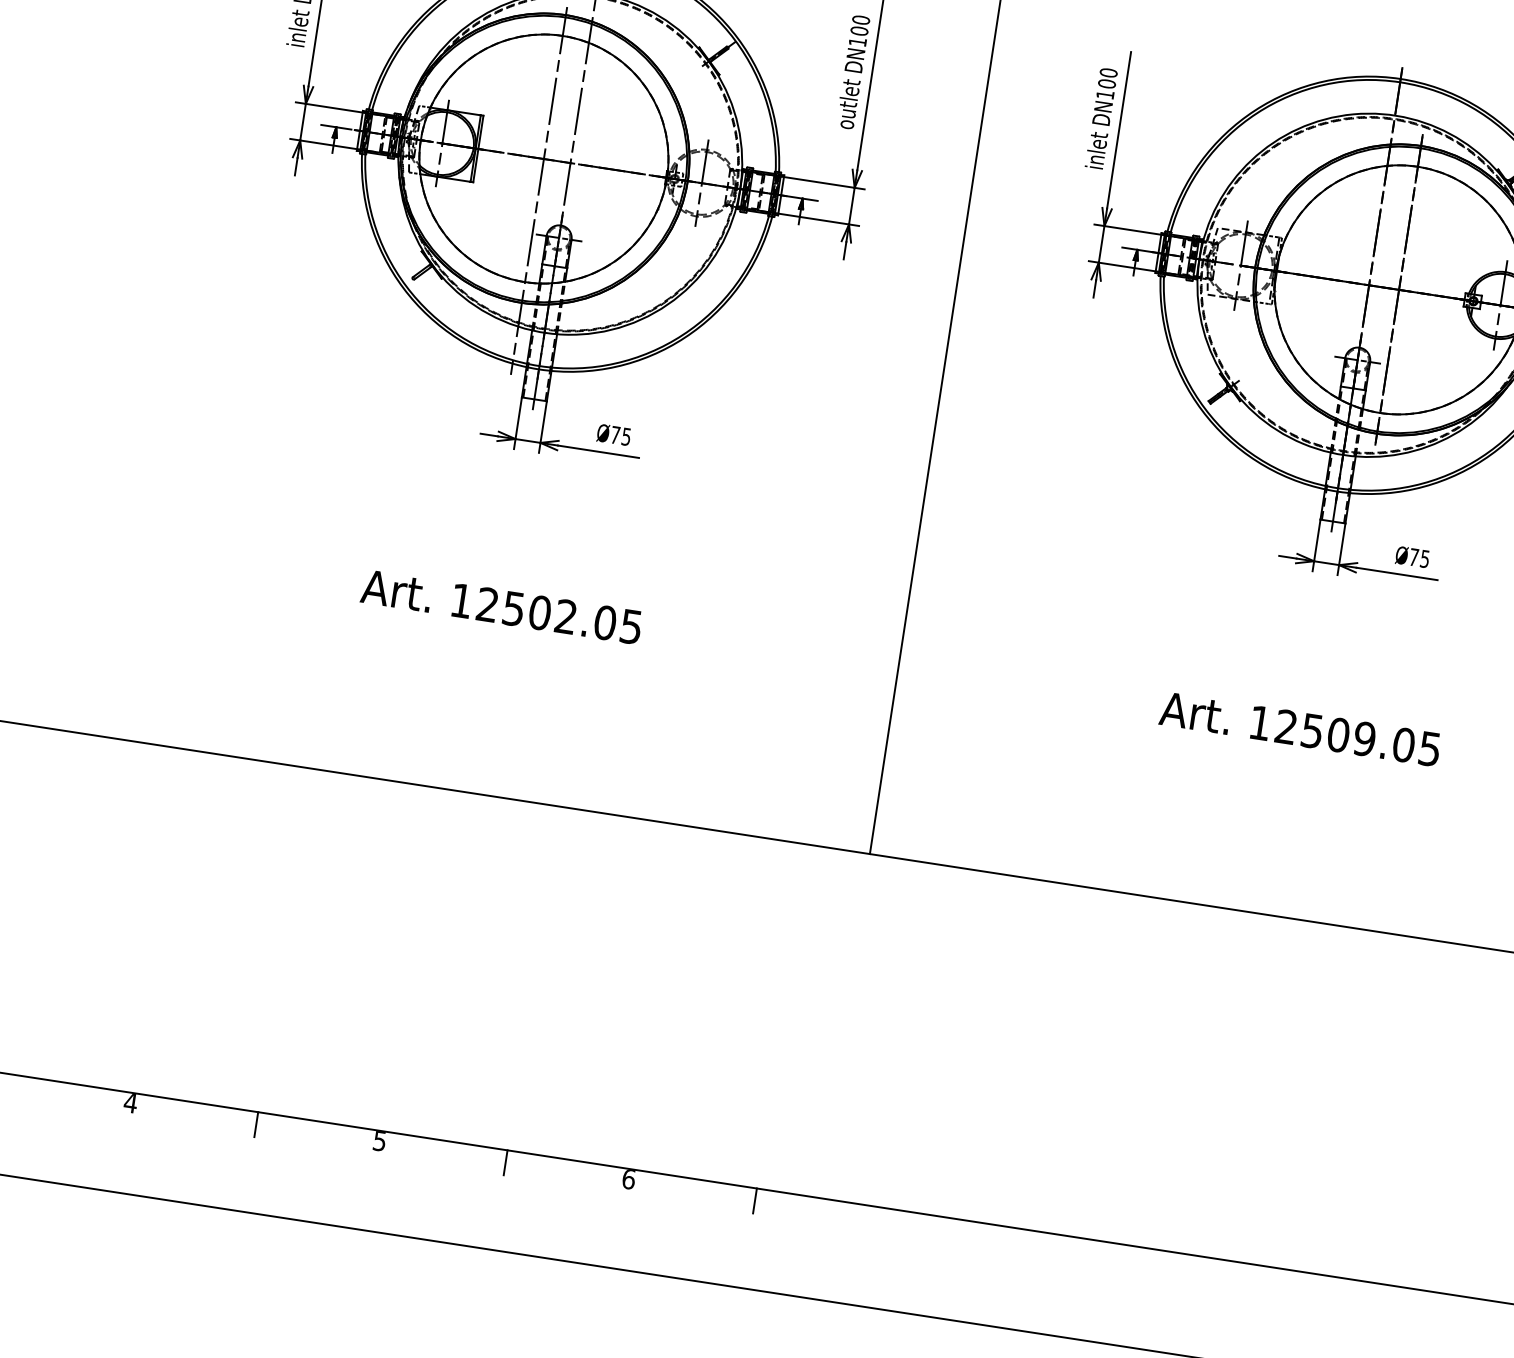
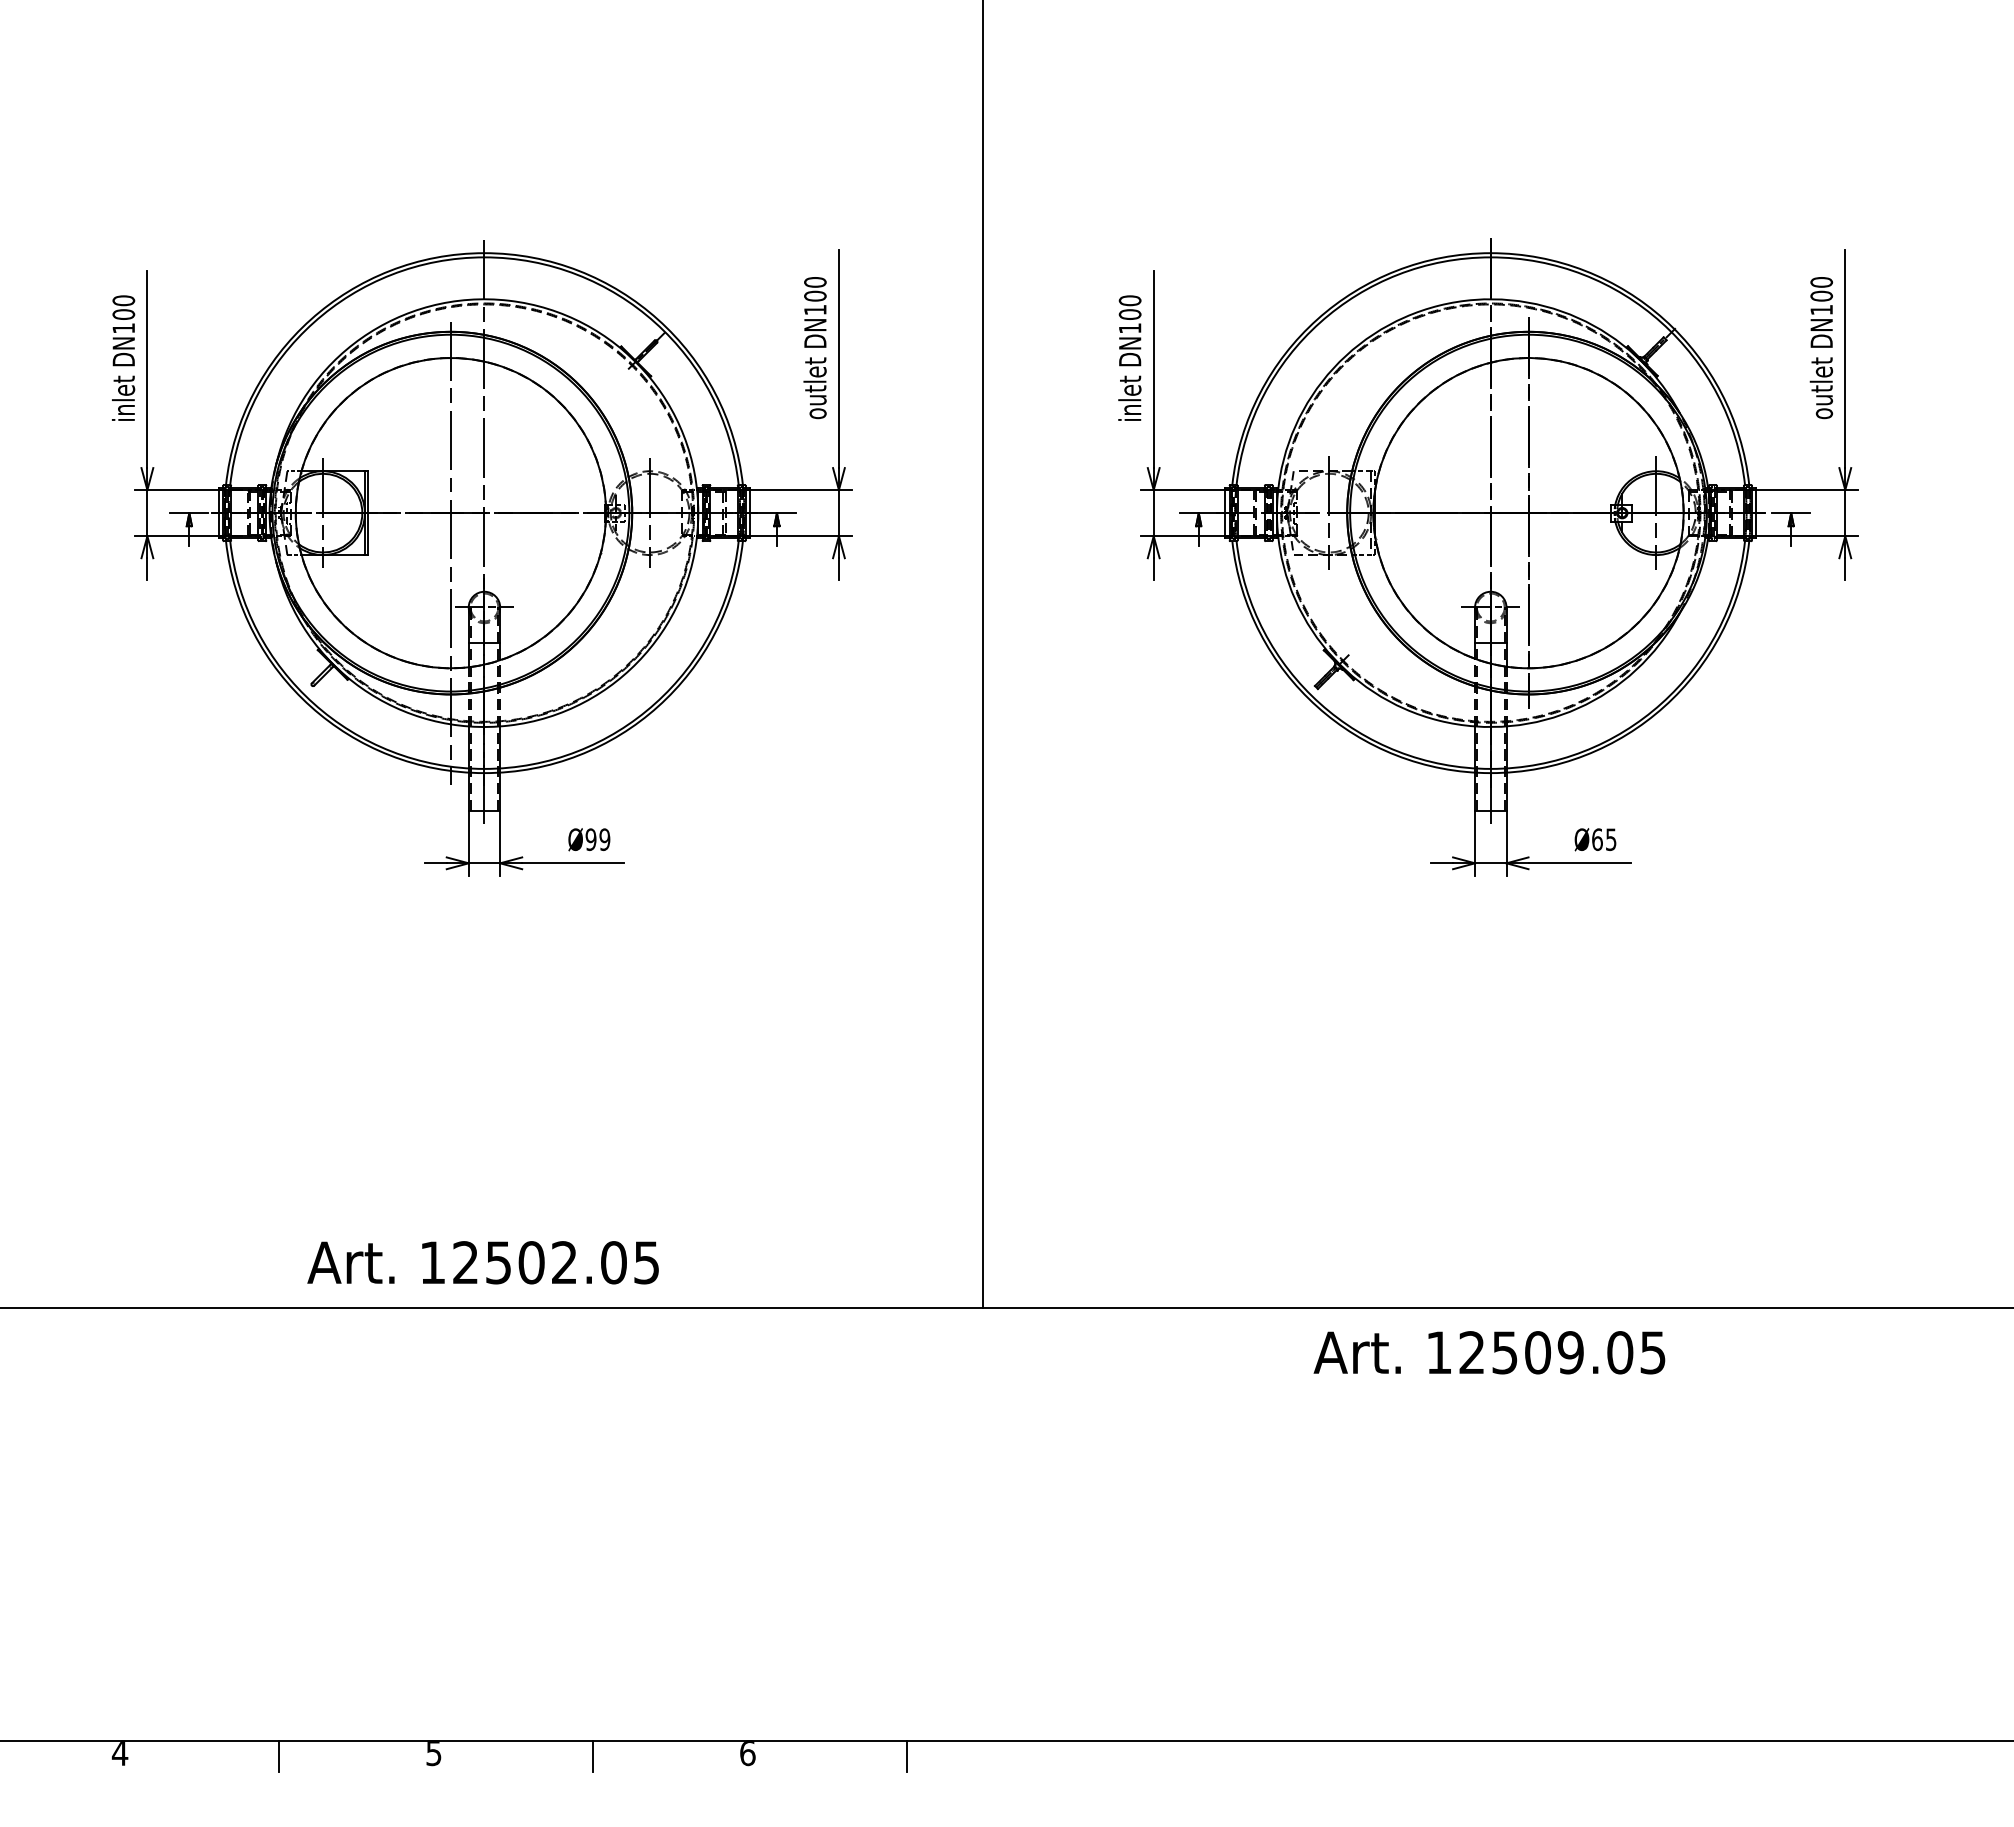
text: (620, 435) -> (597, 839), Ø75 -> Ø99
text: (1414, 557) -> (1597, 839), Ø75 -> Ø65
text: (501, 606) -> (482, 1262), moved
text: (1300, 729) -> (1489, 1352), moved

